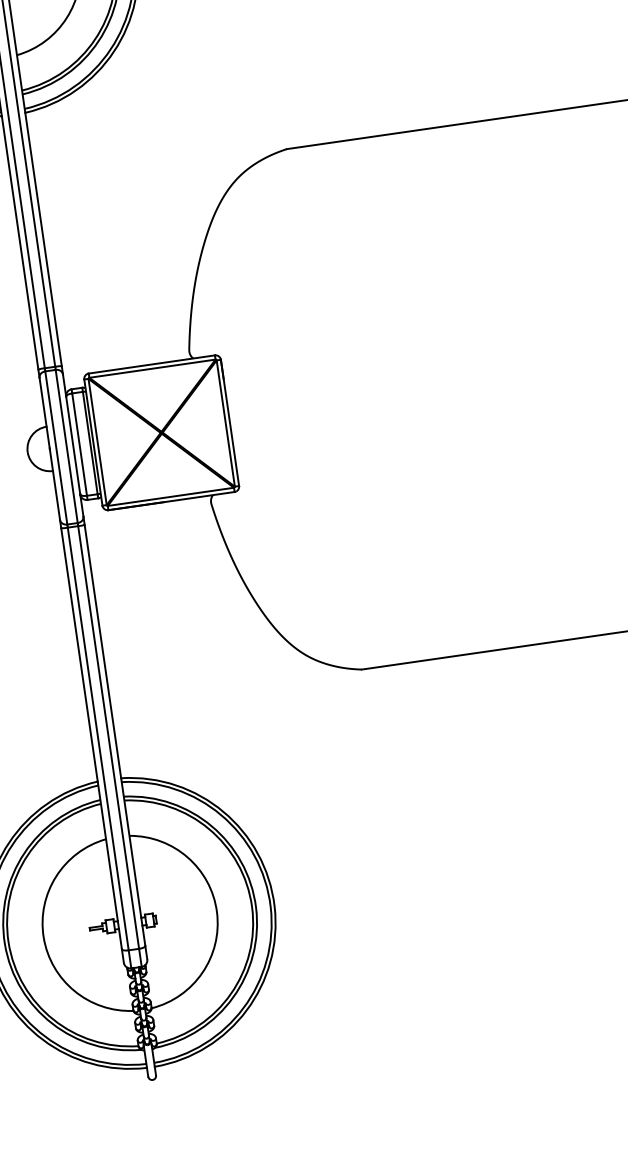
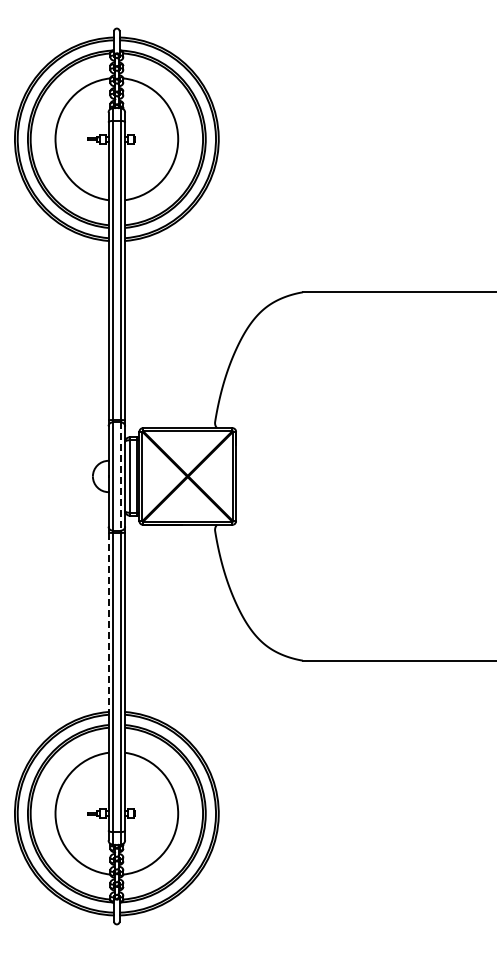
line: (66, 446) -> (120, 476), solid -> dashed
line: (79, 655) -> (108, 622), solid -> dashed

